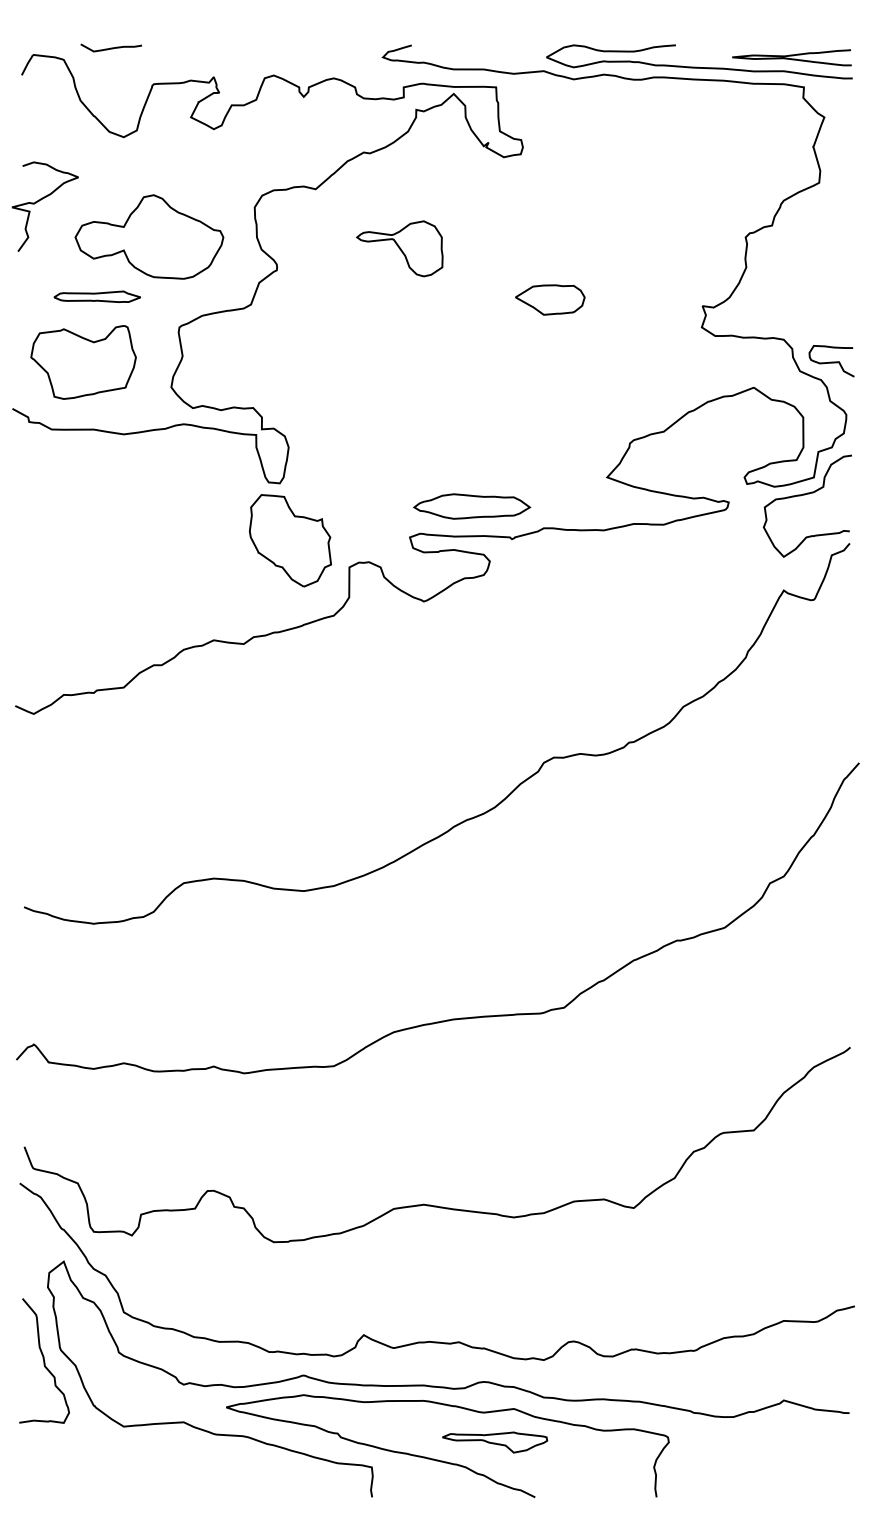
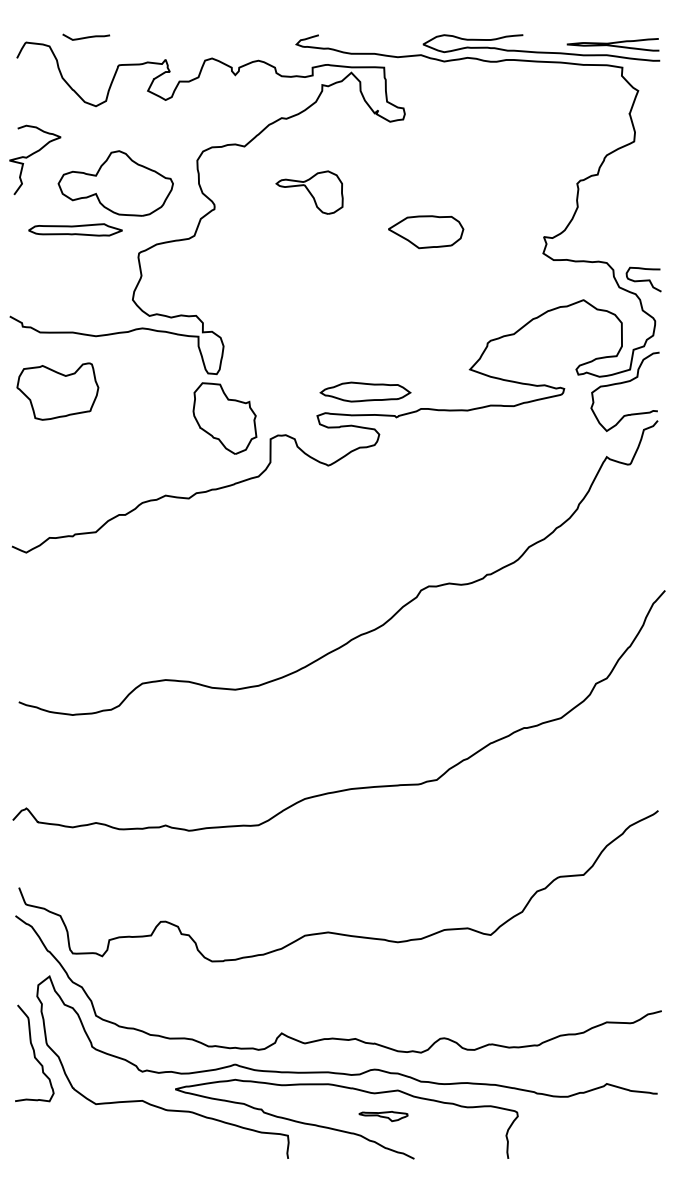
part: (97, 296) -> (75, 229), size x1.4
part: (549, 300) -> (425, 232), size x1.4
part: (83, 362) -> (57, 391), moved
part: (495, 1442) -> (383, 1116), size x0.6

